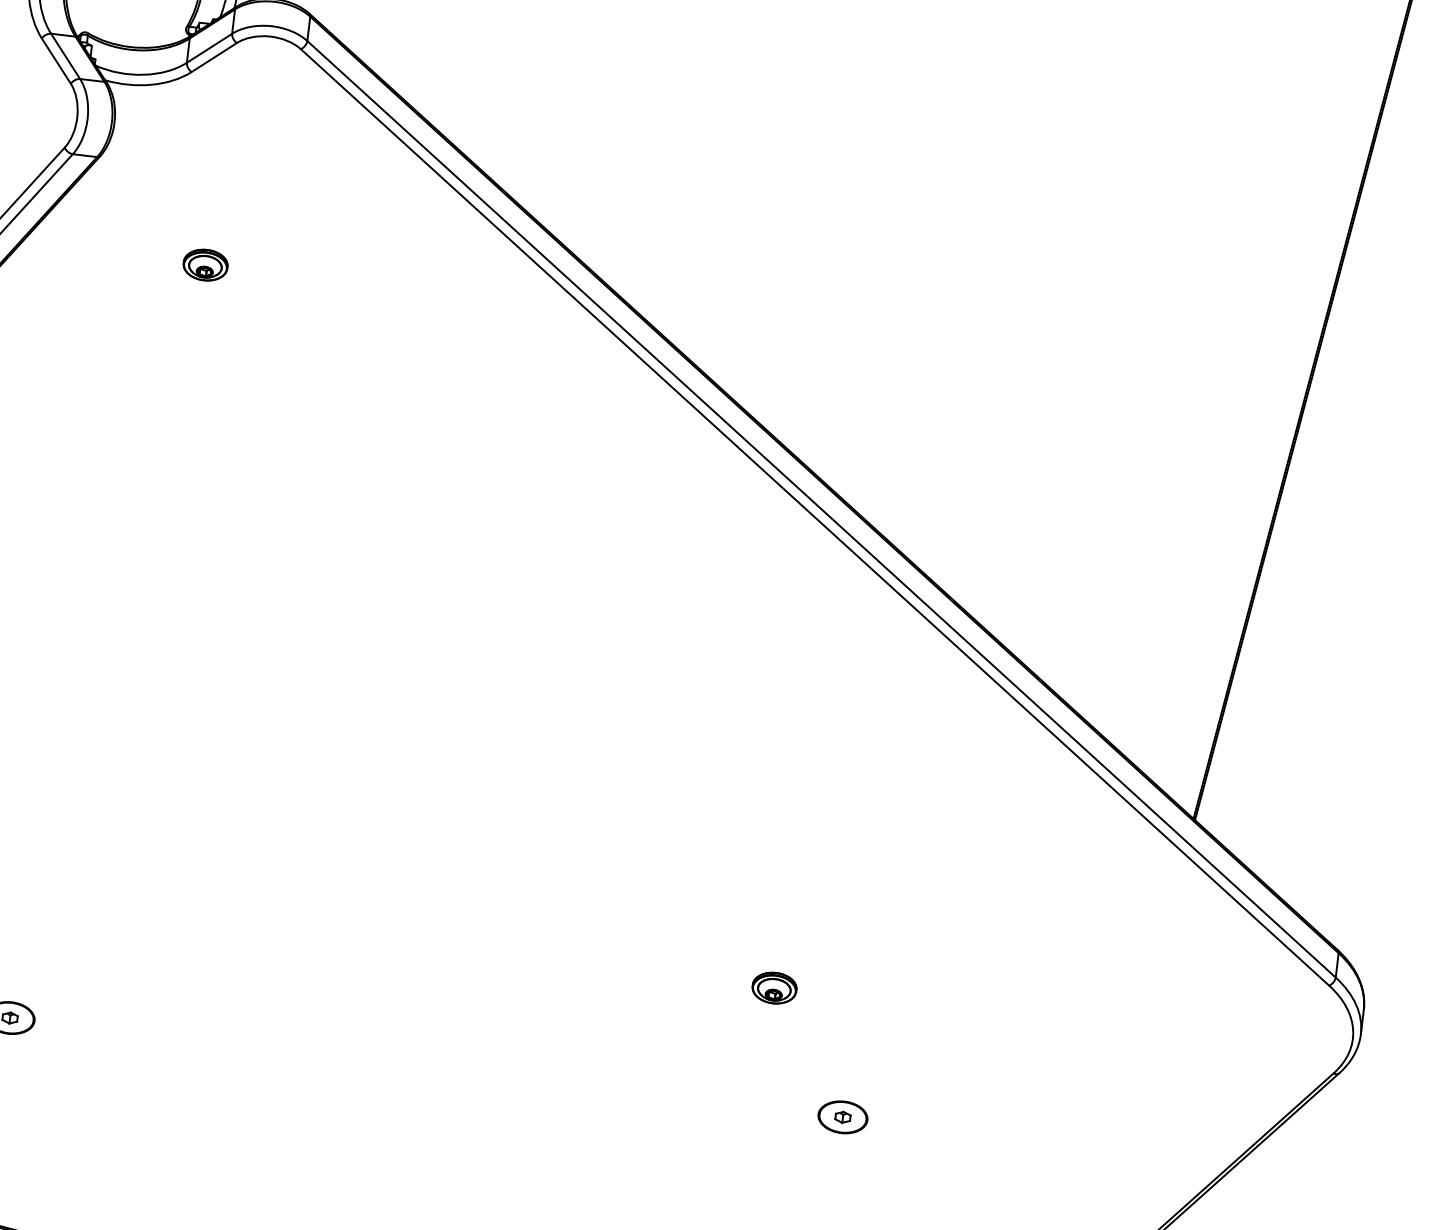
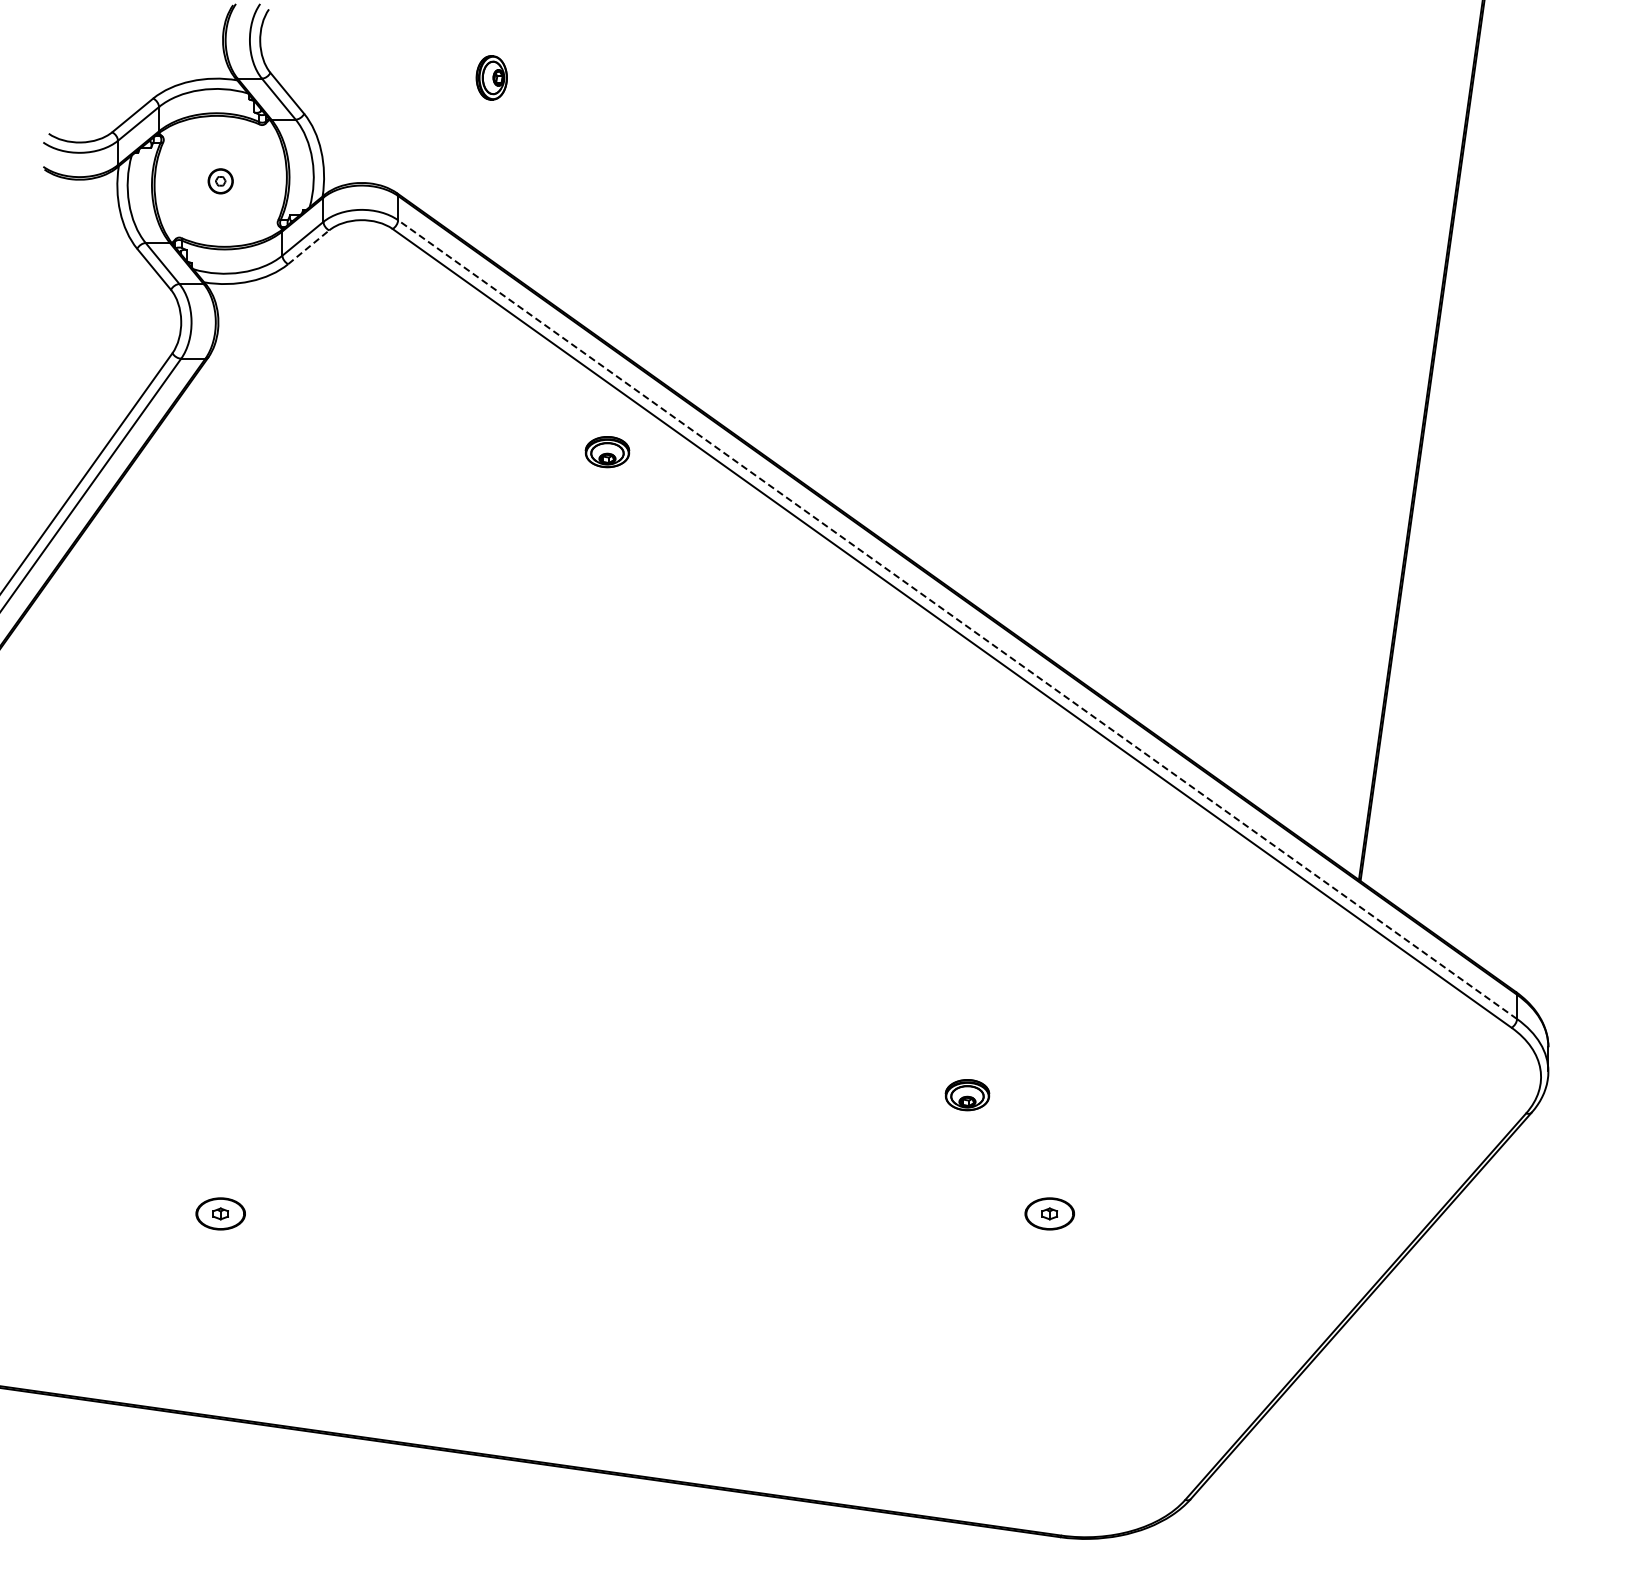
line: (214, 57) -> (308, 247), solid -> dashed
part: (205, 265) -> (607, 452), moved
line: (821, 509) -> (957, 619), solid -> dashed

